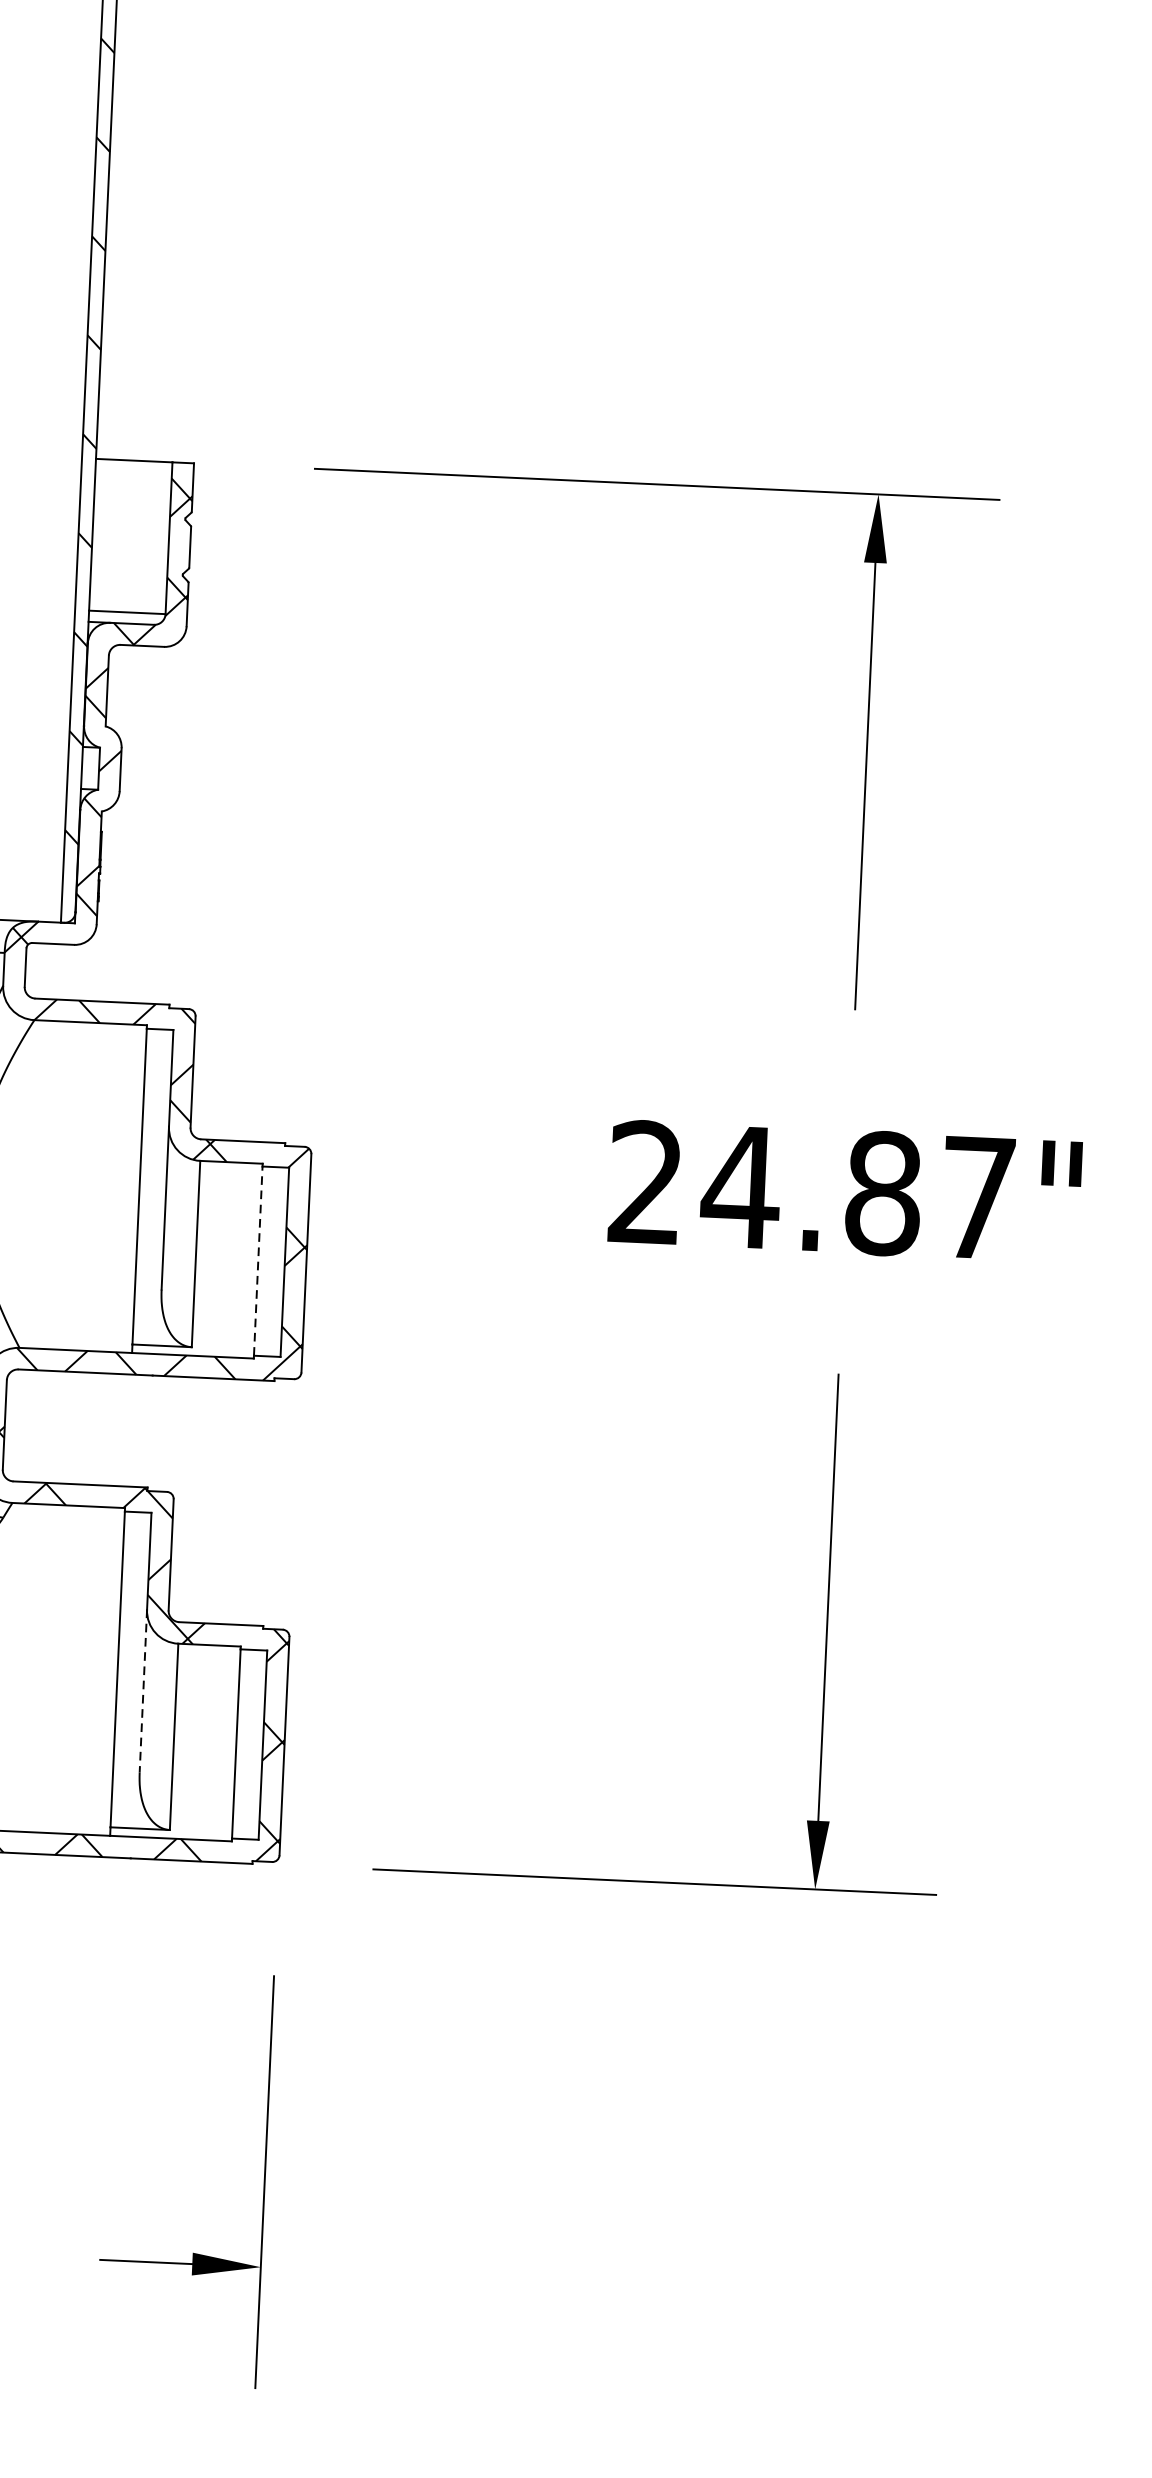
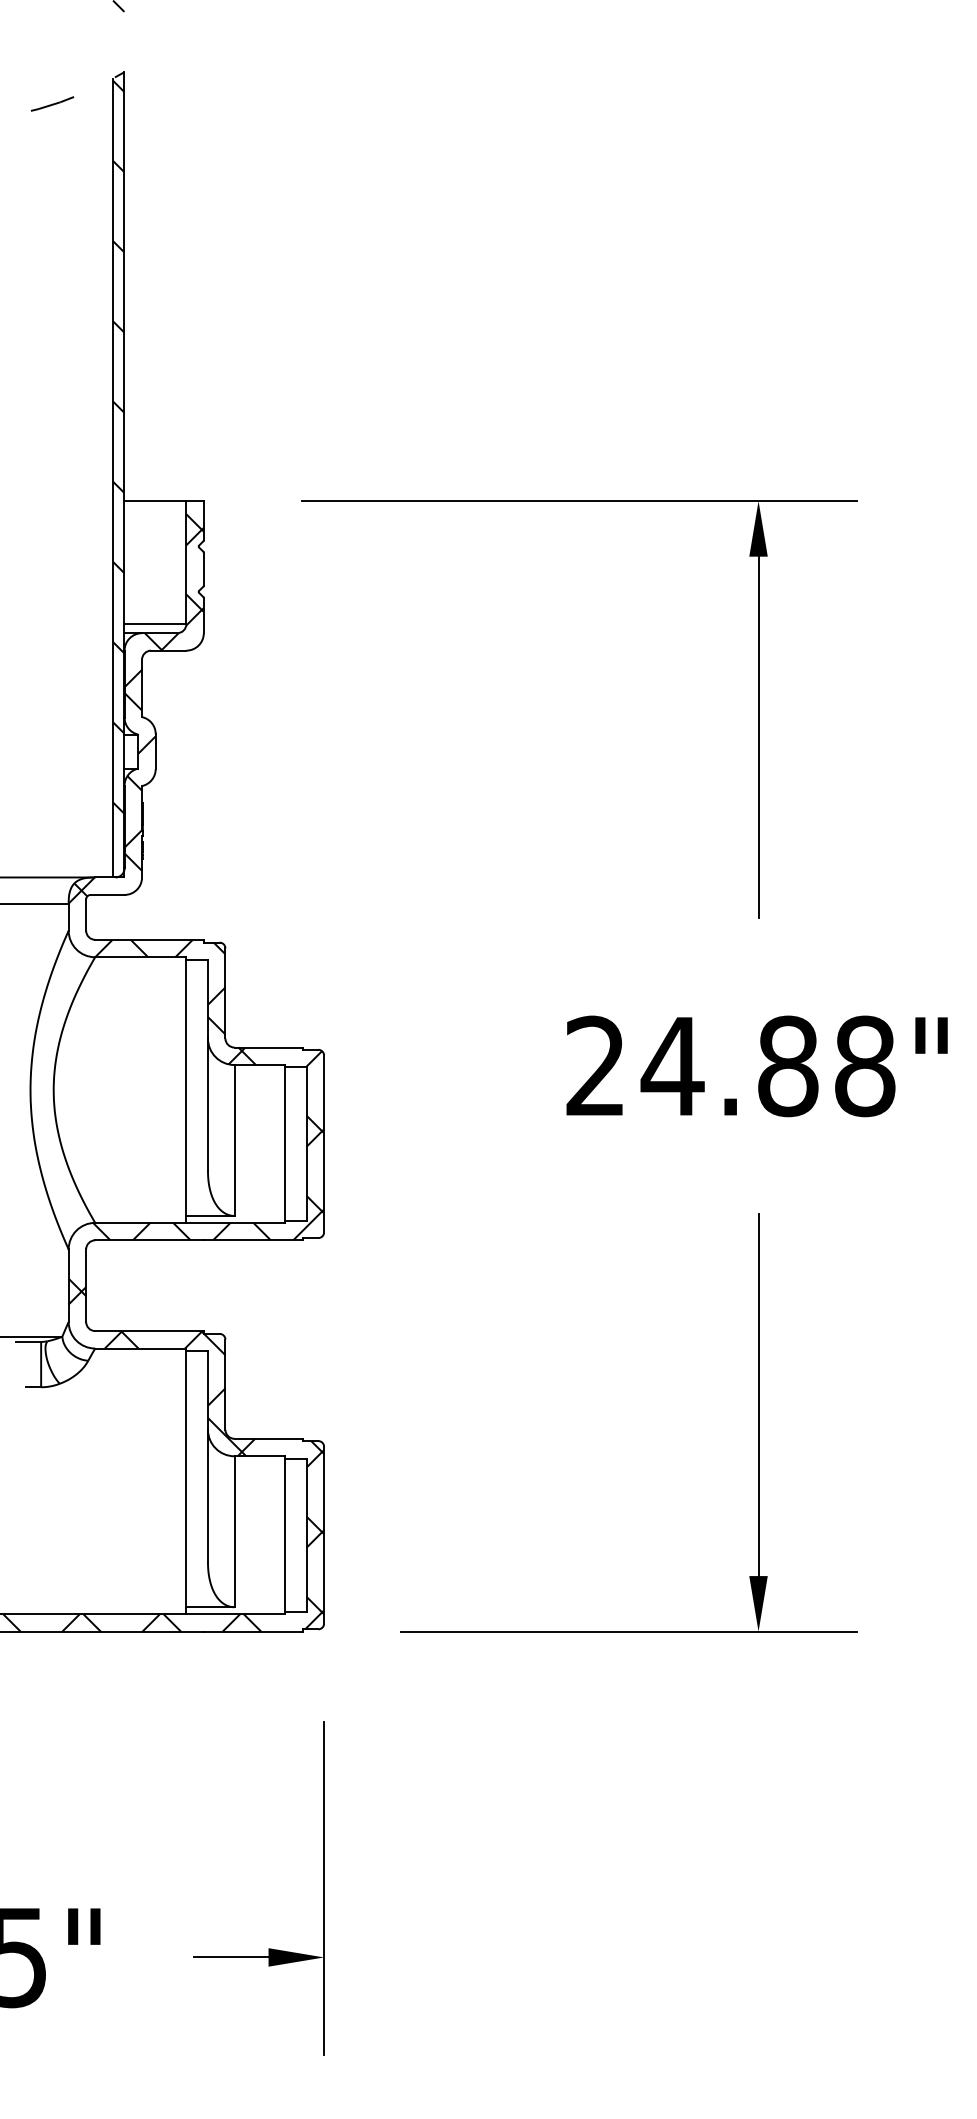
text: (978, 1198) -> (865, 1066), 24.87" -> 24.88"
line: (258, 1260) -> (285, 1143), dashed -> solid
line: (142, 1691) -> (207, 1496), dashed -> solid

